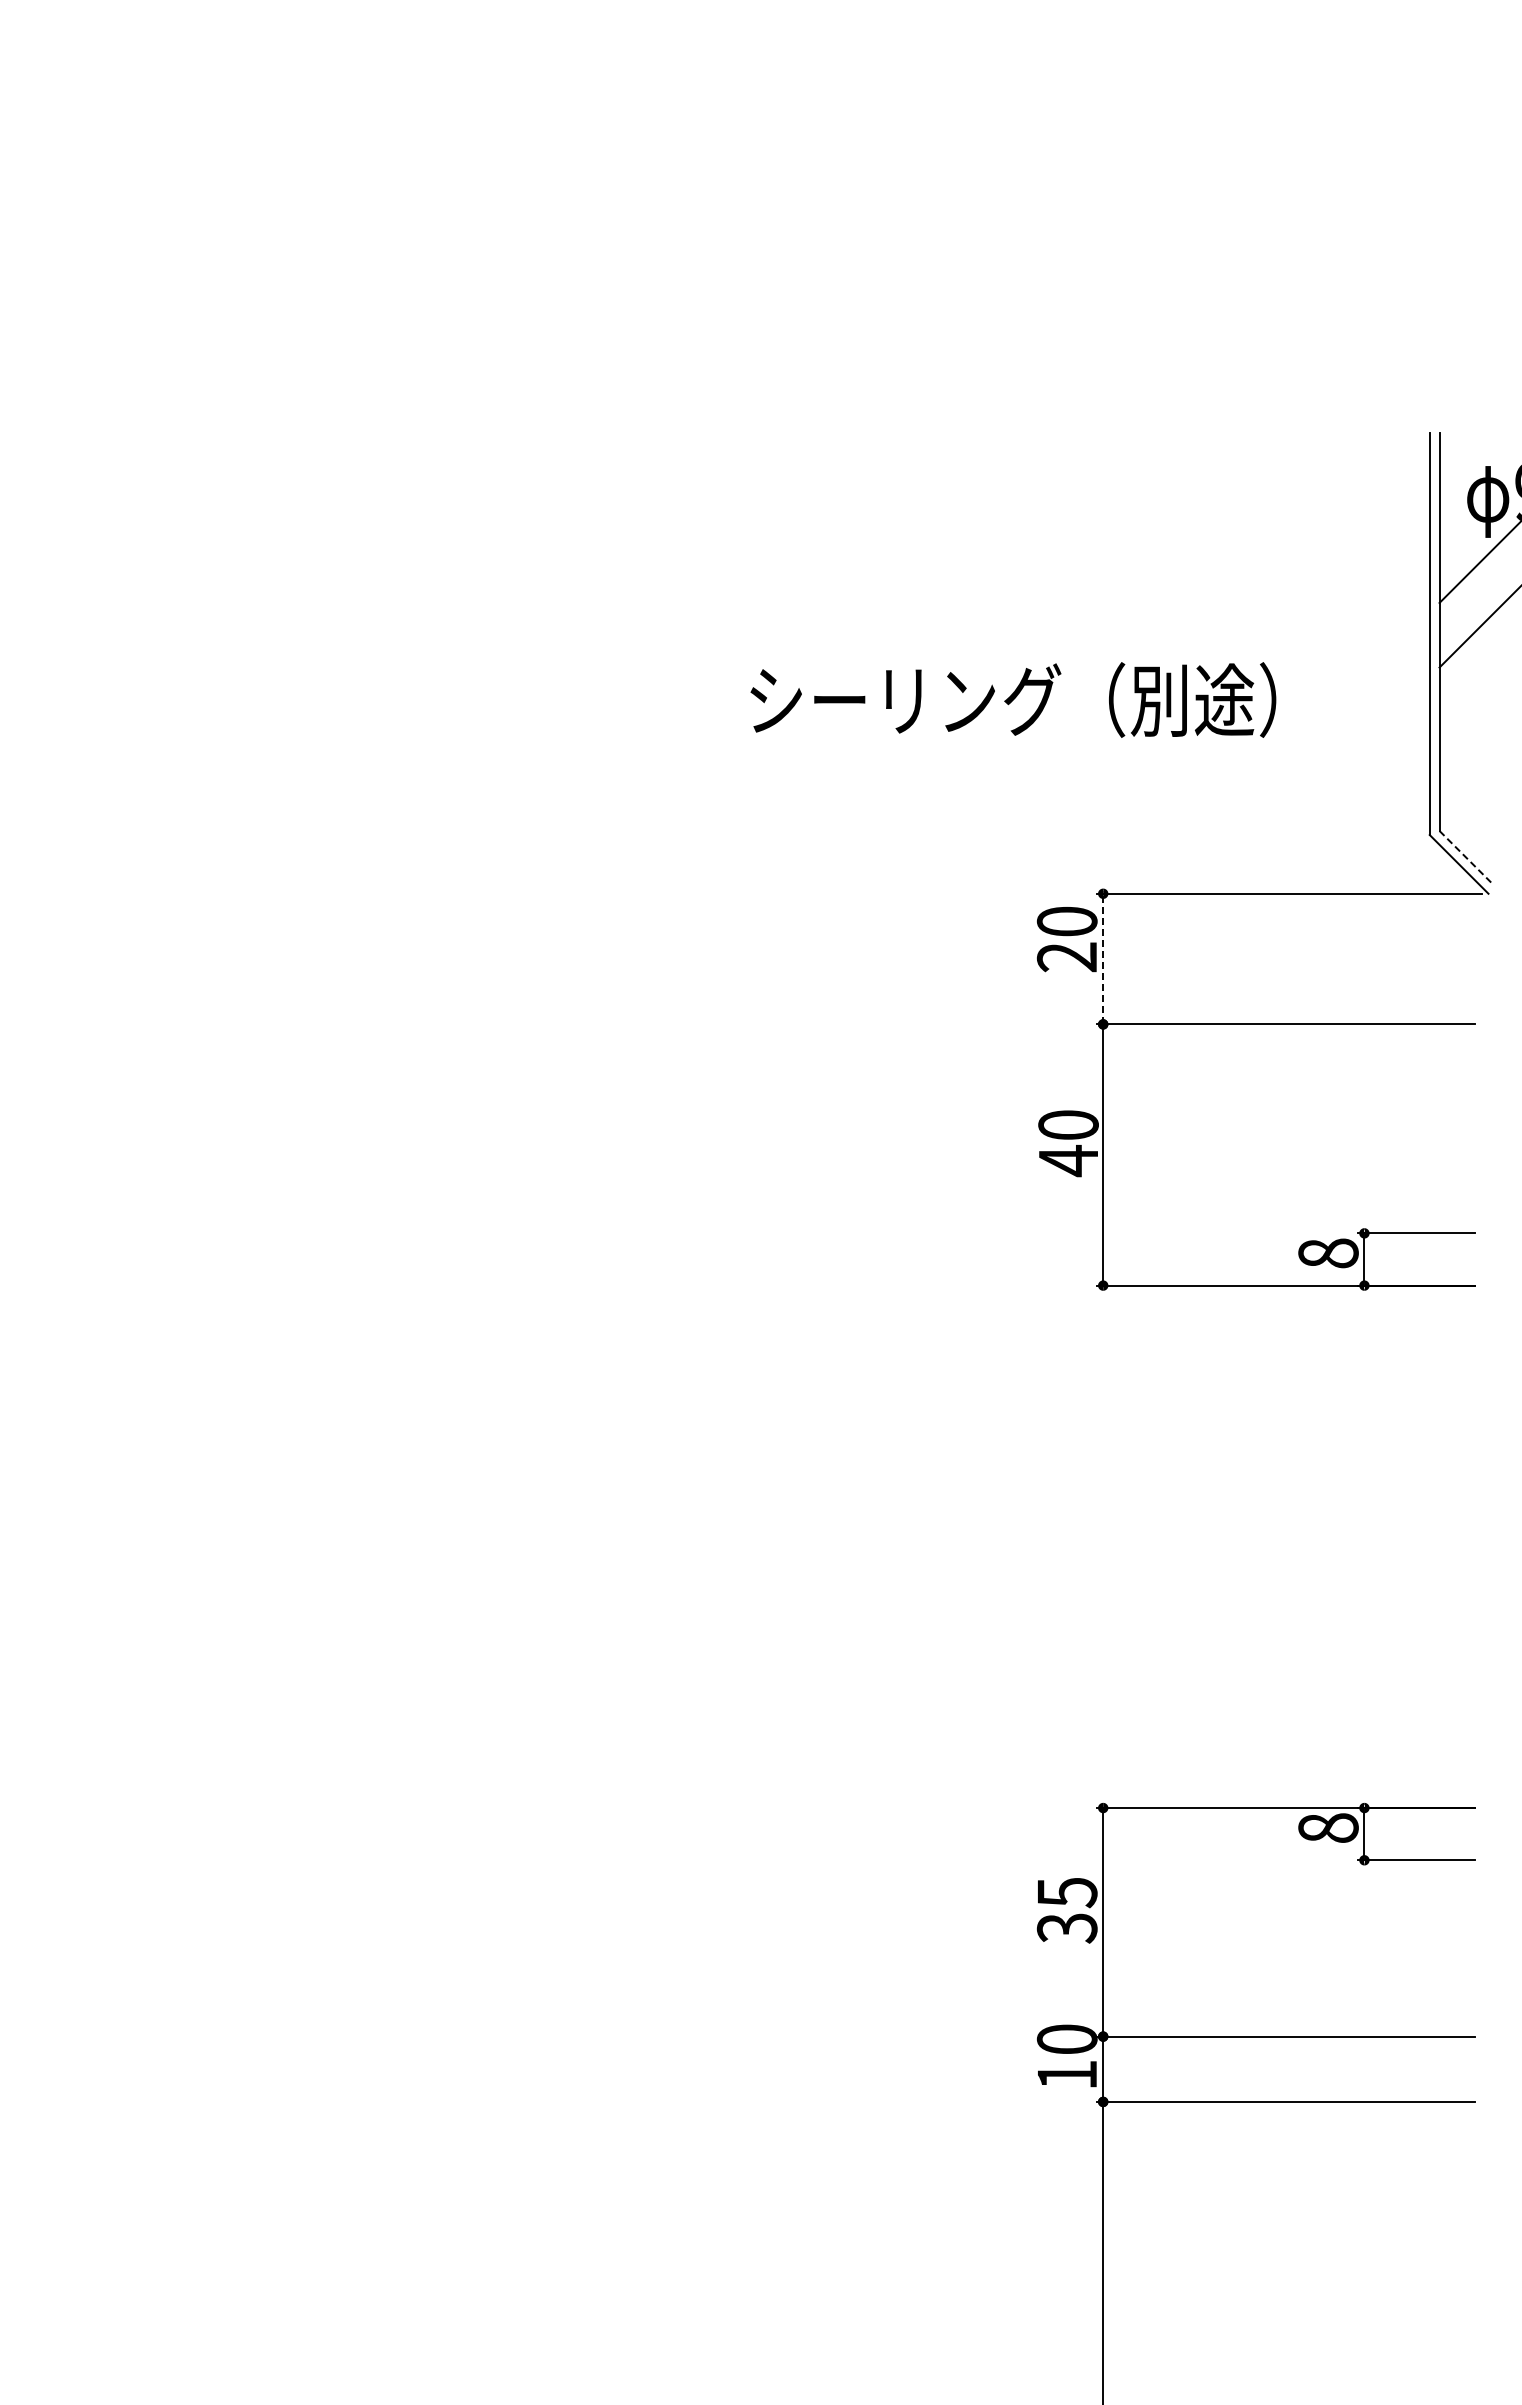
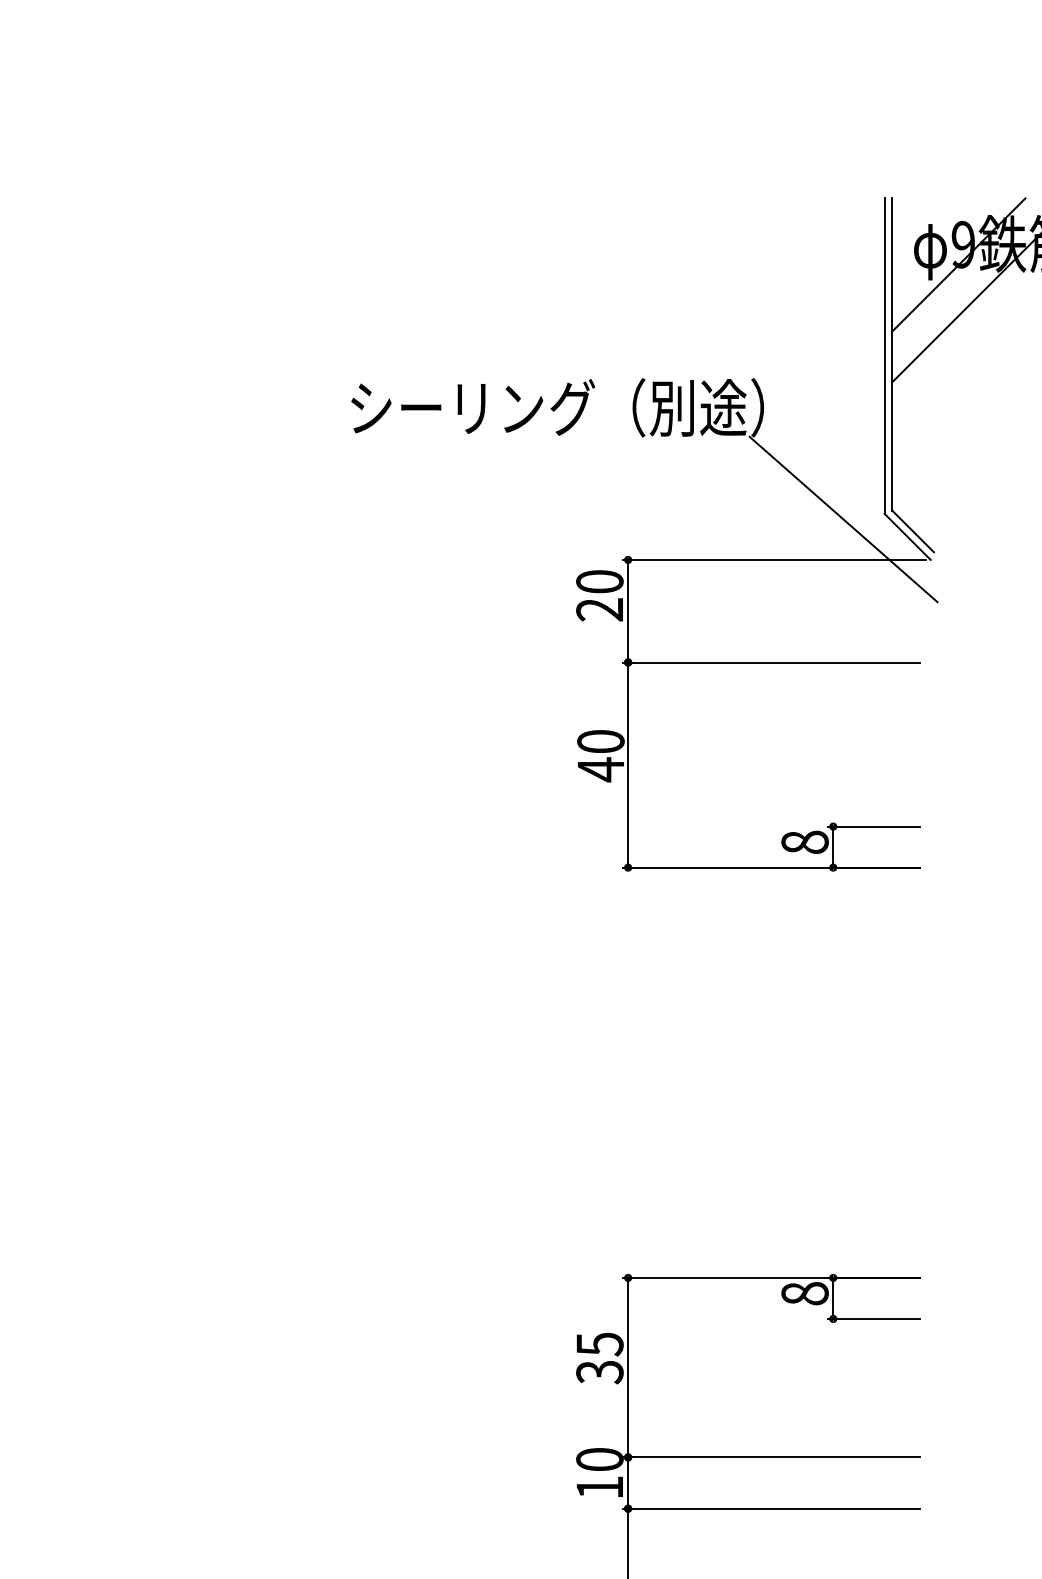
line: (1377, 842) -> (843, 519), added
line: (1466, 857) -> (913, 531), dashed -> solid
line: (1103, 958) -> (628, 610), dashed -> solid

